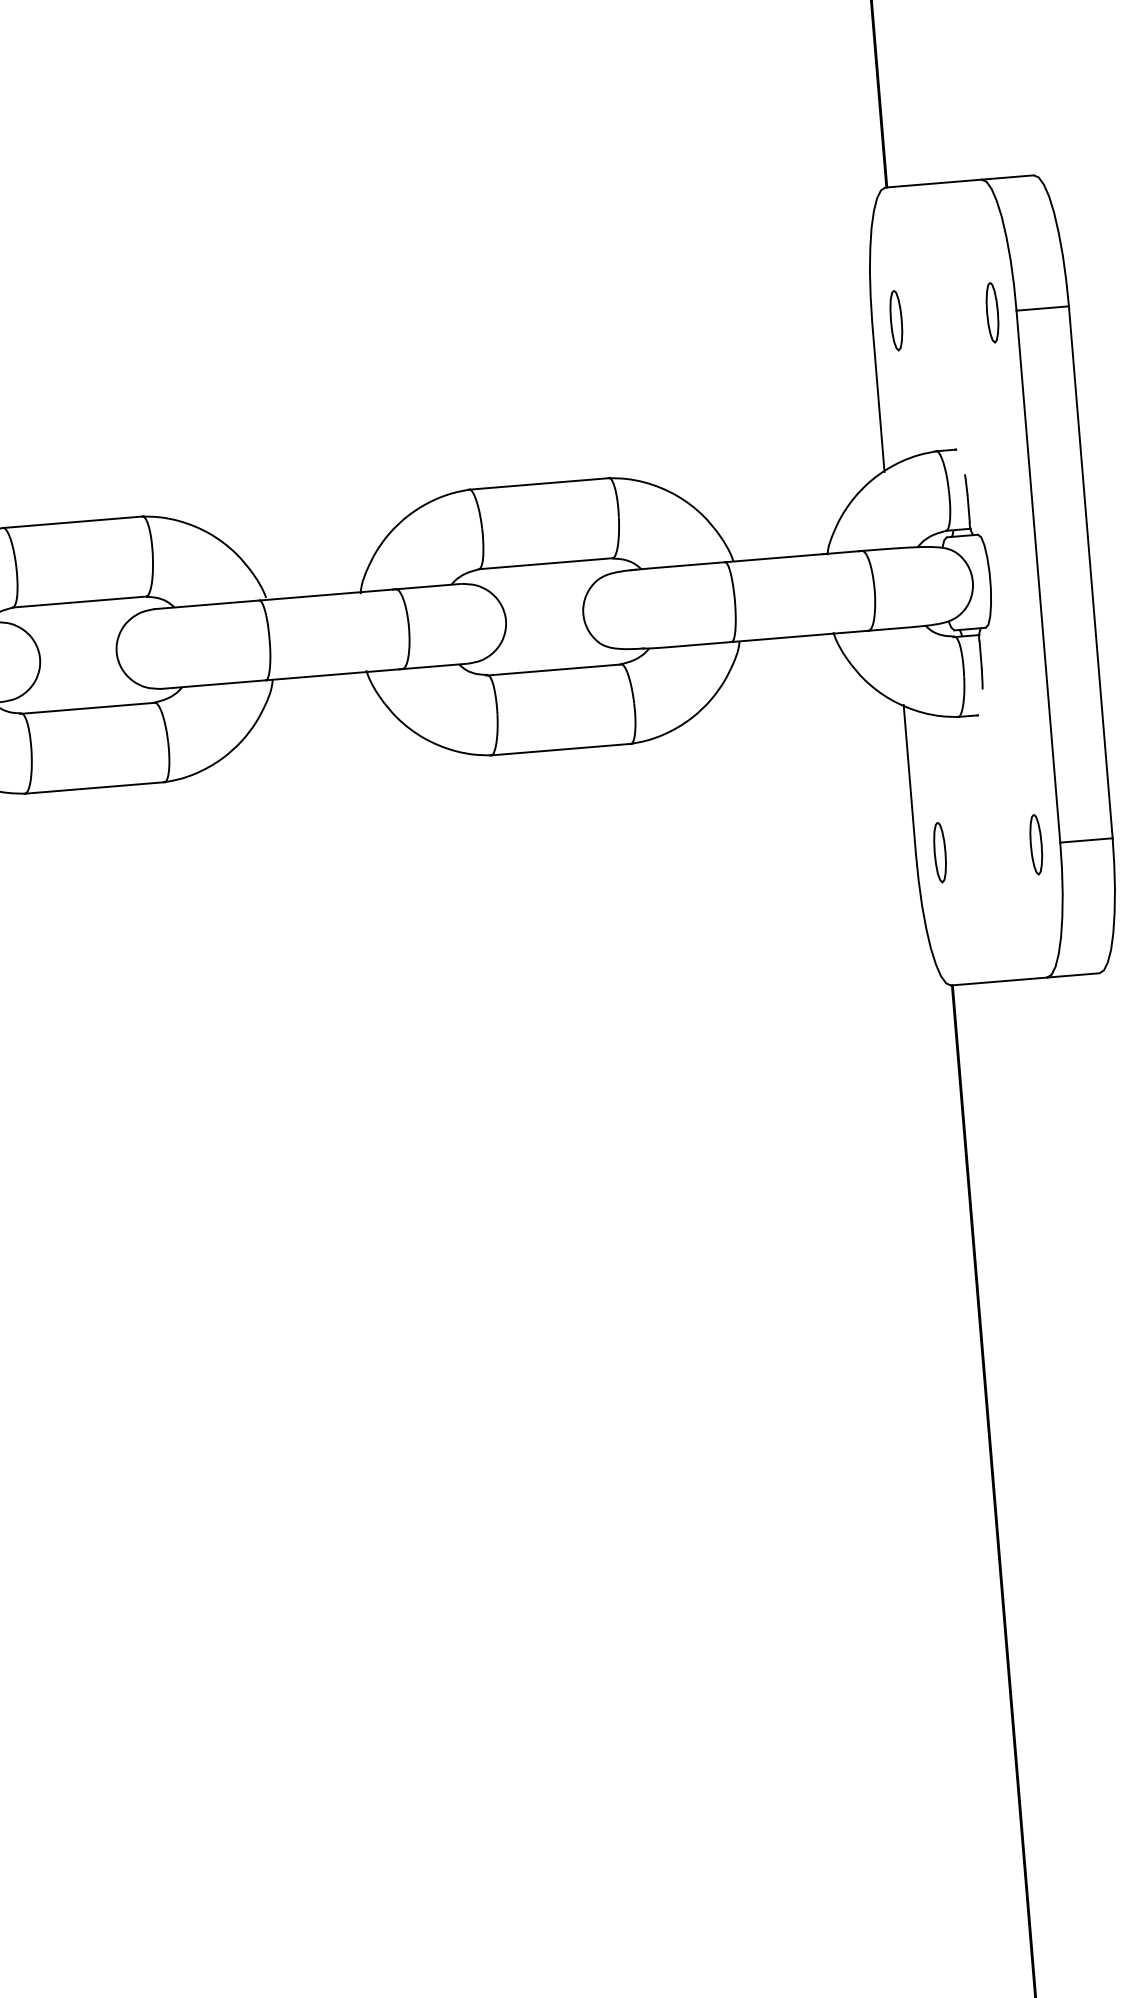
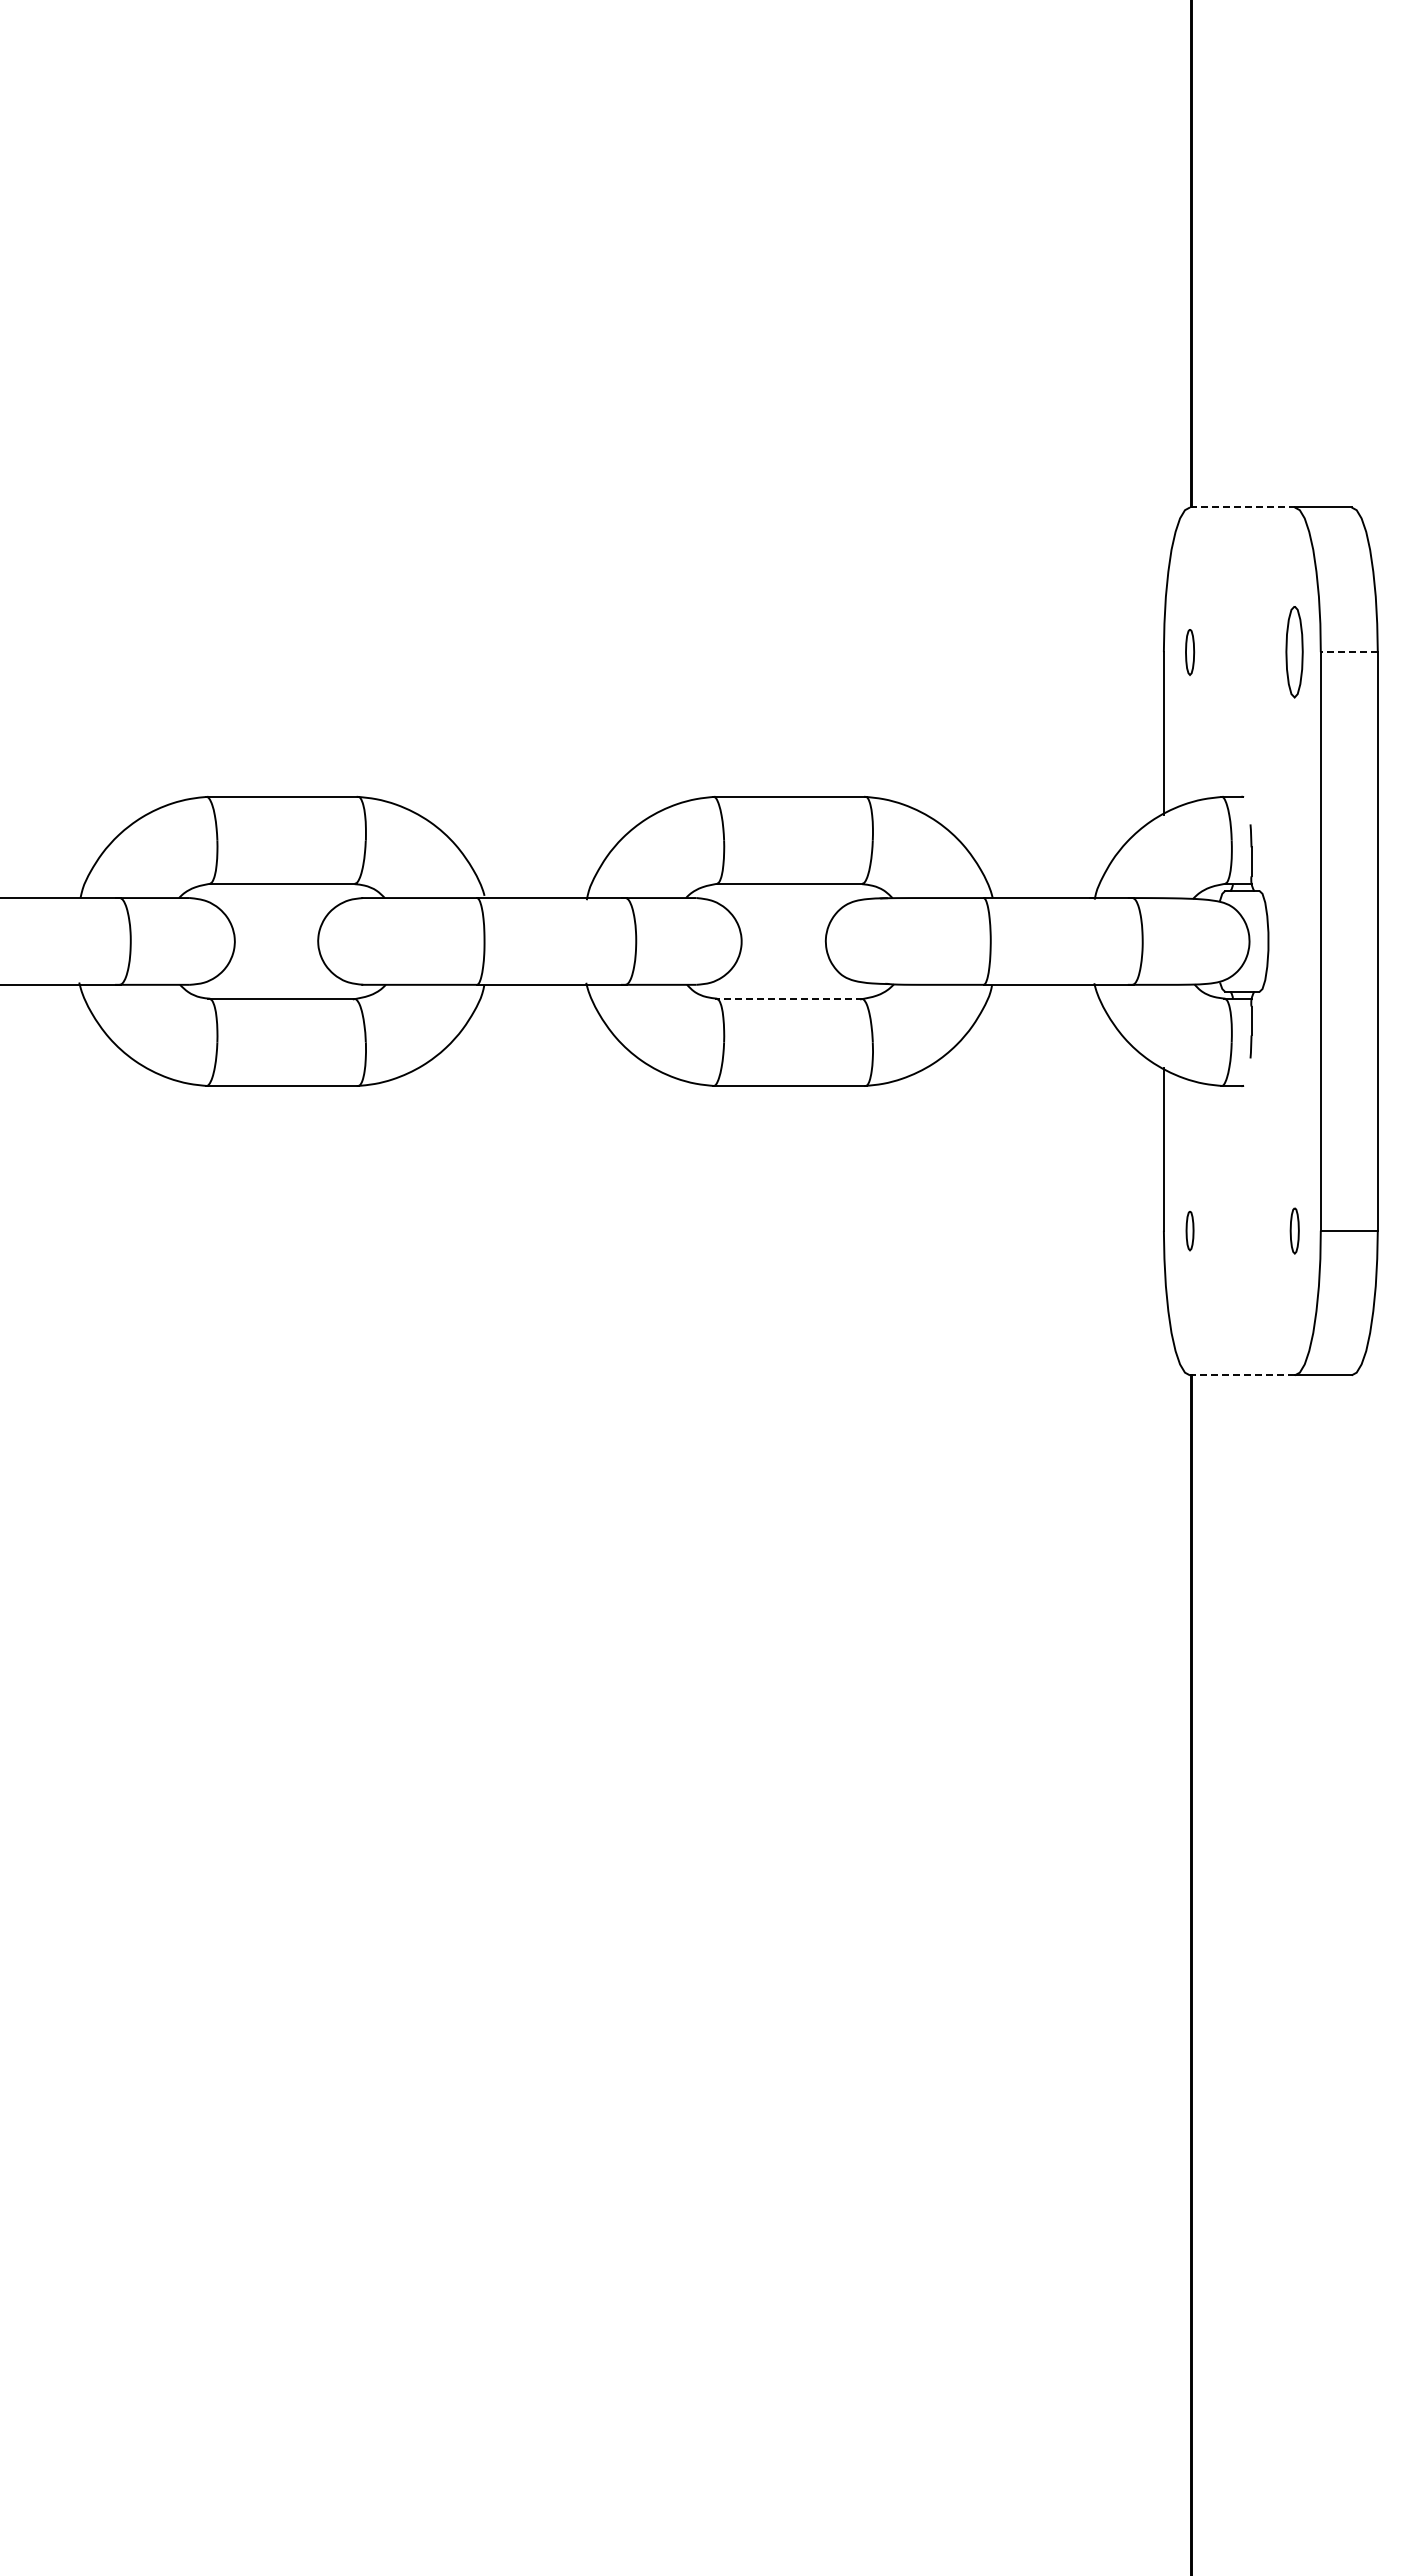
line: (933, 183) -> (1242, 507), solid -> dashed
line: (1042, 308) -> (1348, 652), solid -> dashed
part: (992, 313) -> (1294, 652), size x1.4
part: (895, 320) -> (1189, 652), size x0.7
line: (553, 670) -> (788, 999), solid -> dashed
part: (1036, 844) -> (1294, 1230), size x0.7
part: (939, 852) -> (1189, 1230), size x0.6
line: (998, 981) -> (1241, 1375), solid -> dashed

